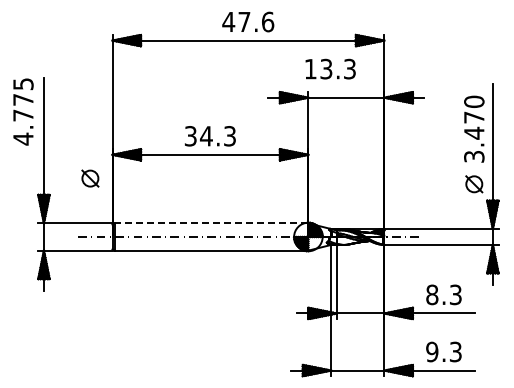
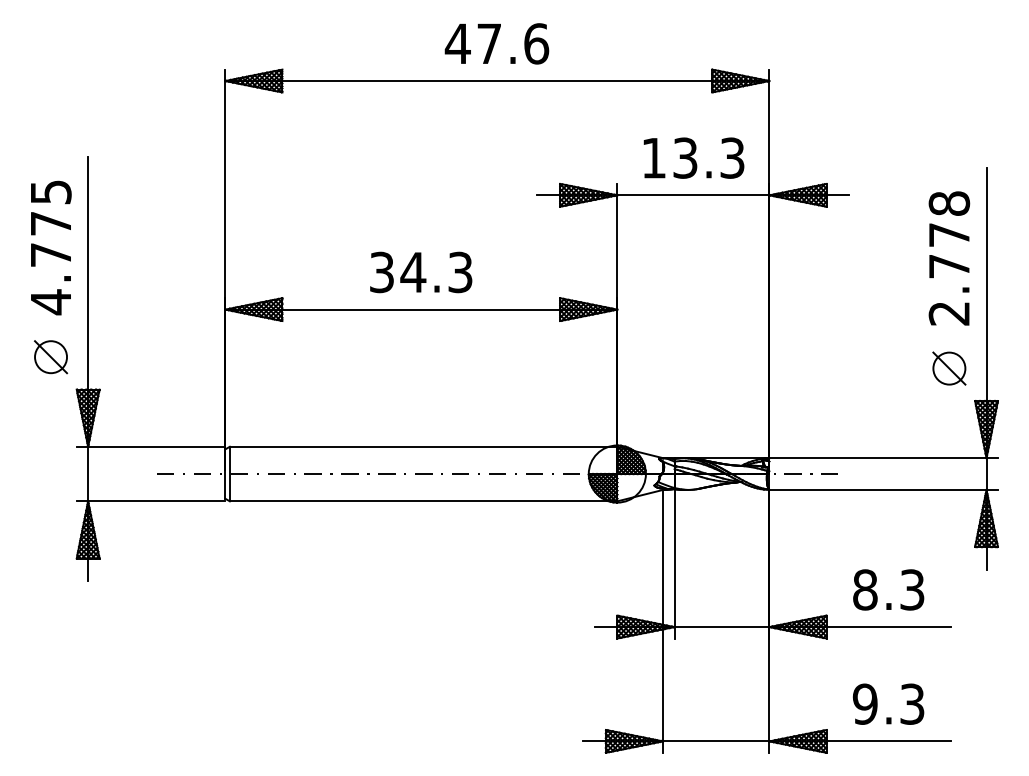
text: (330, 68) -> (693, 156), moved
text: (23, 111) -> (51, 246), moved
text: (474, 128) -> (949, 256), 3.470 -> 2.778
part: (90, 178) -> (51, 356), moved
line: (211, 223) -> (423, 447), dashed -> solid

